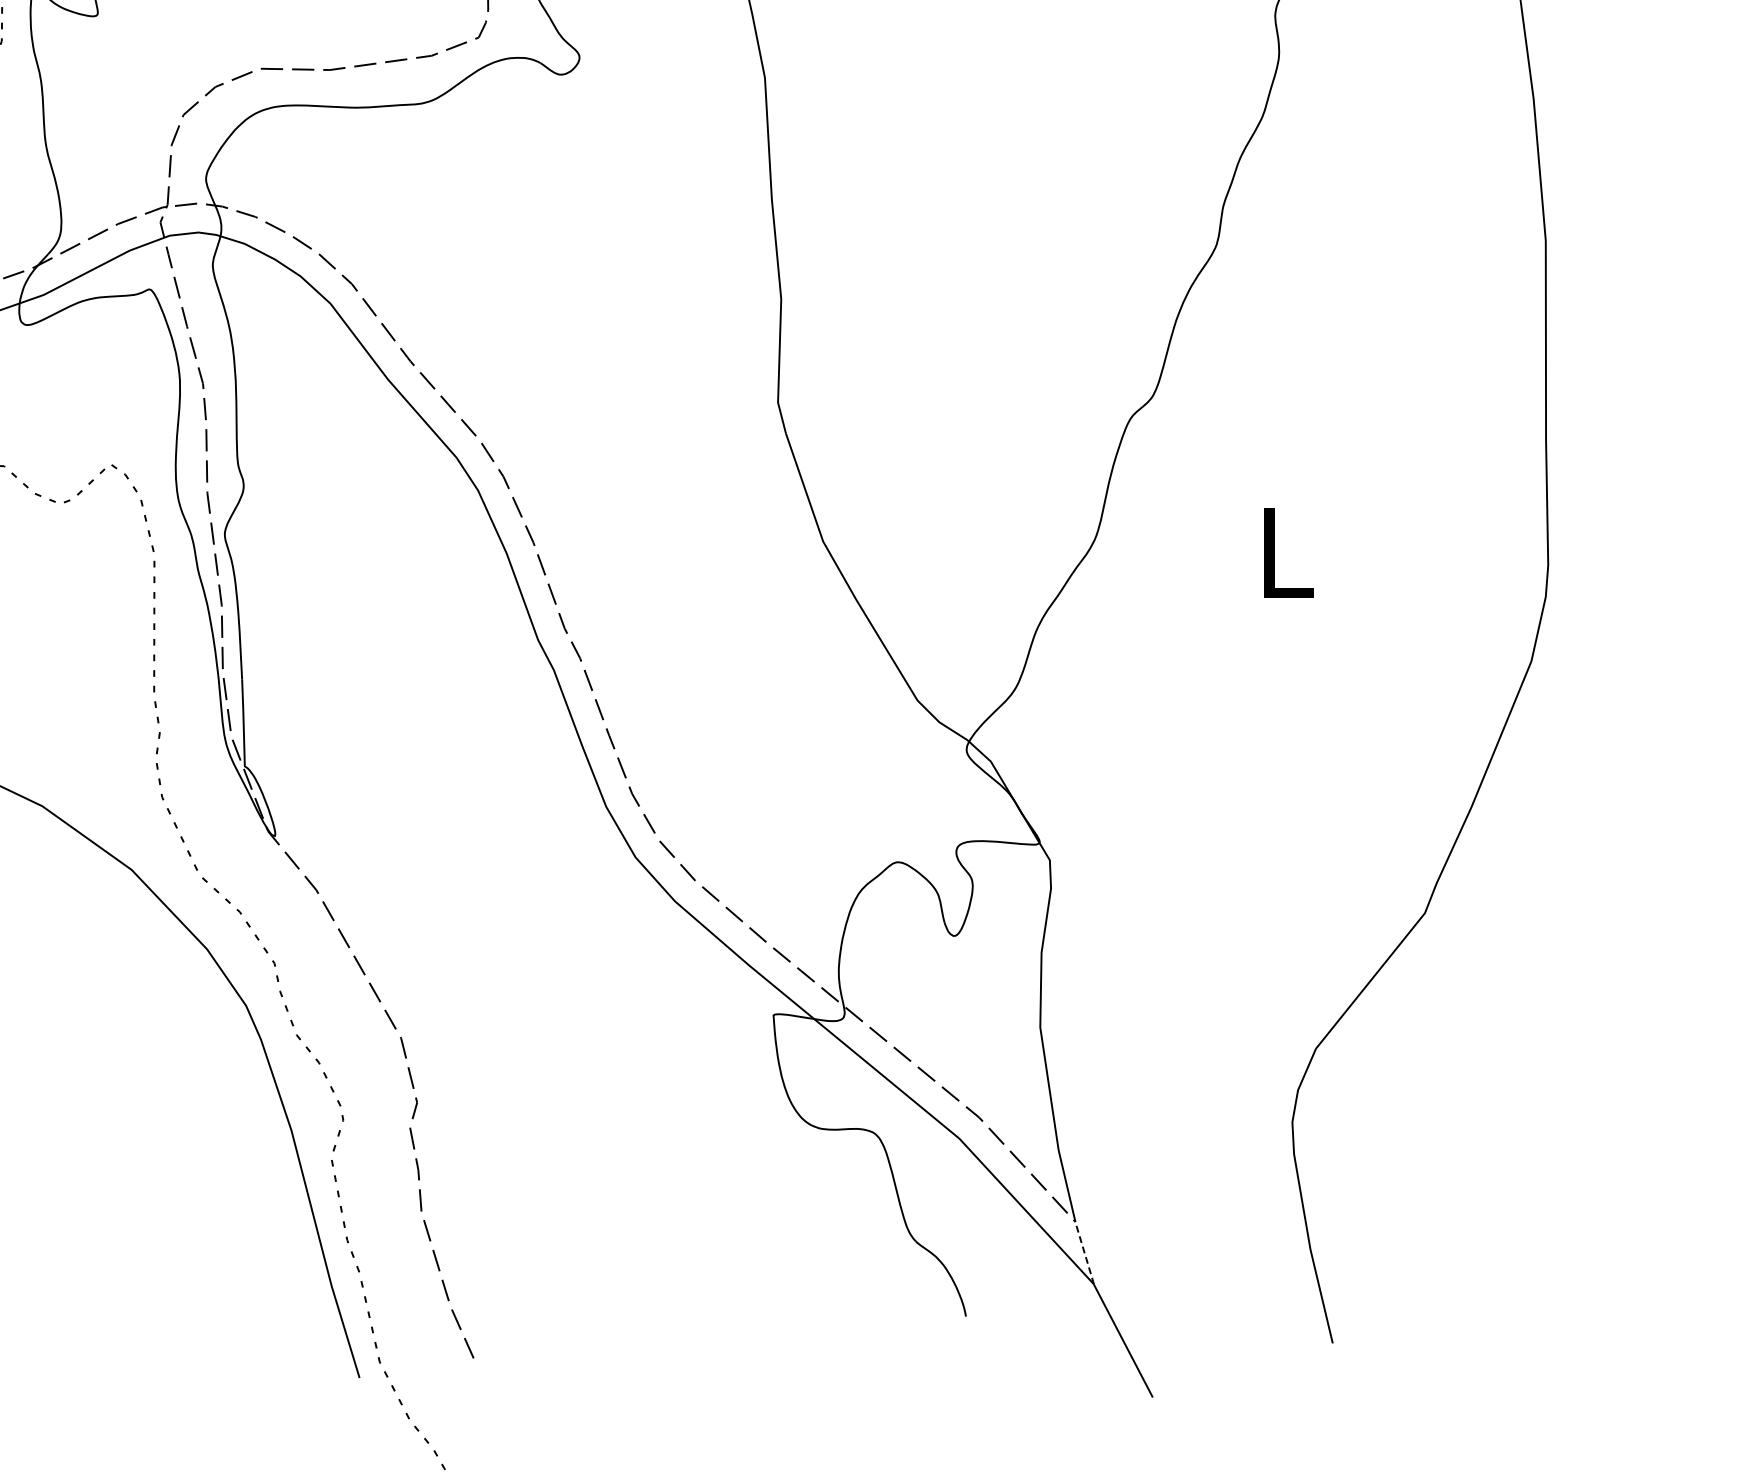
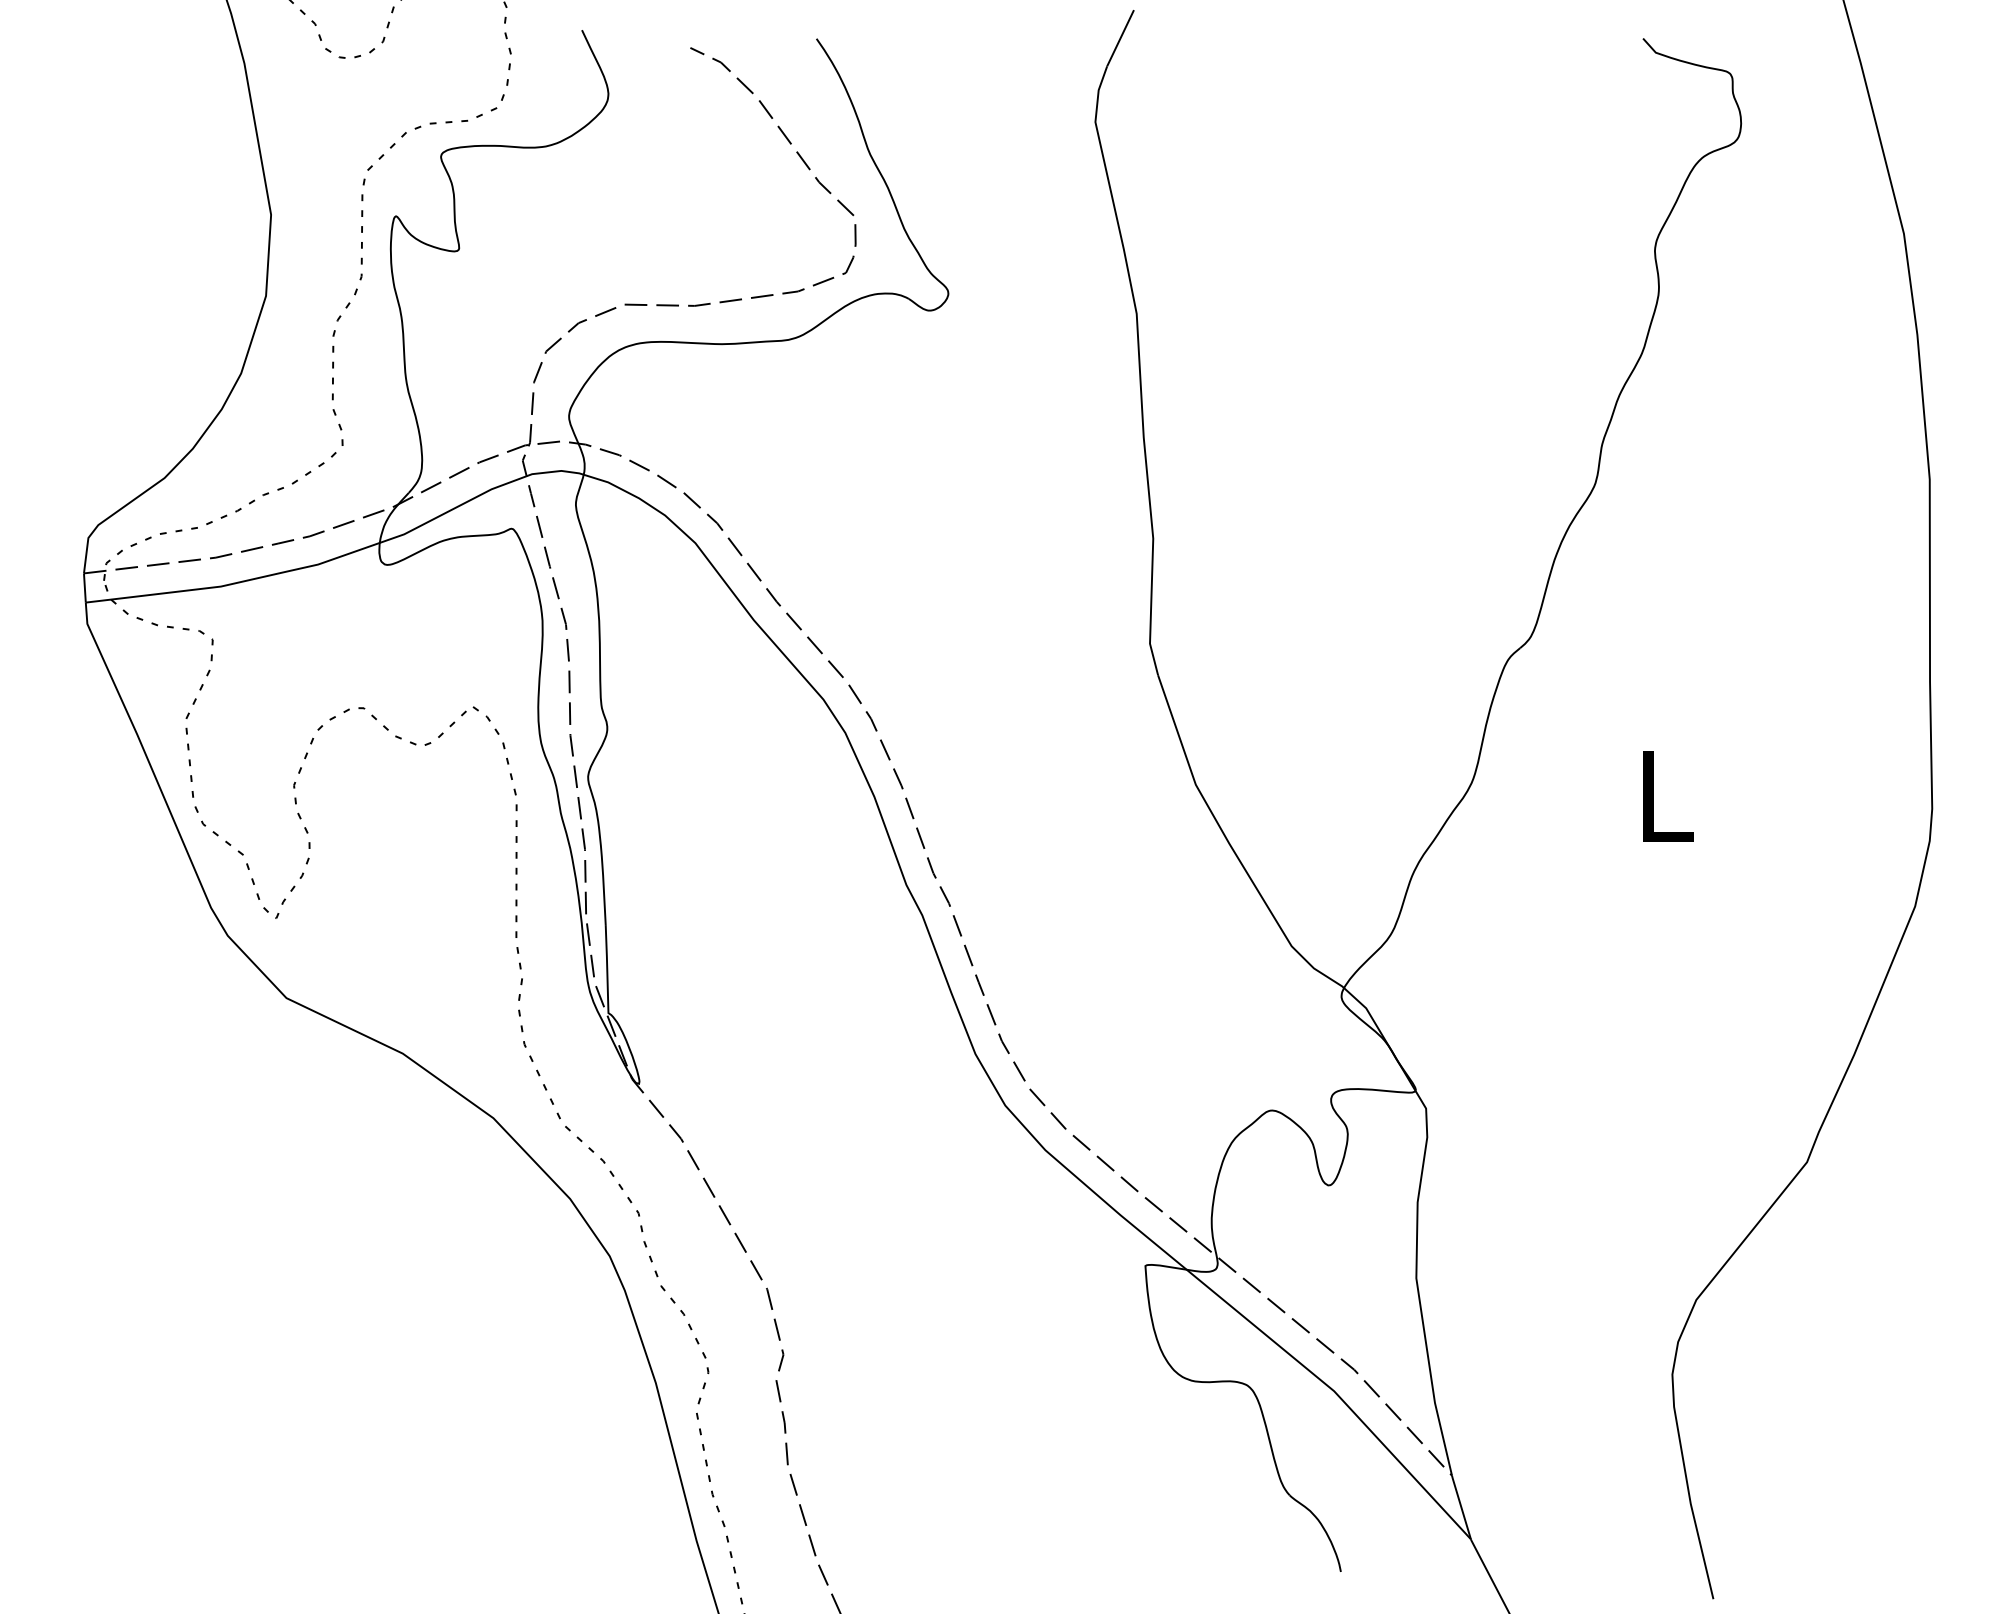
line: (1084, 1252) -> (1461, 1506), dashed -> solid

